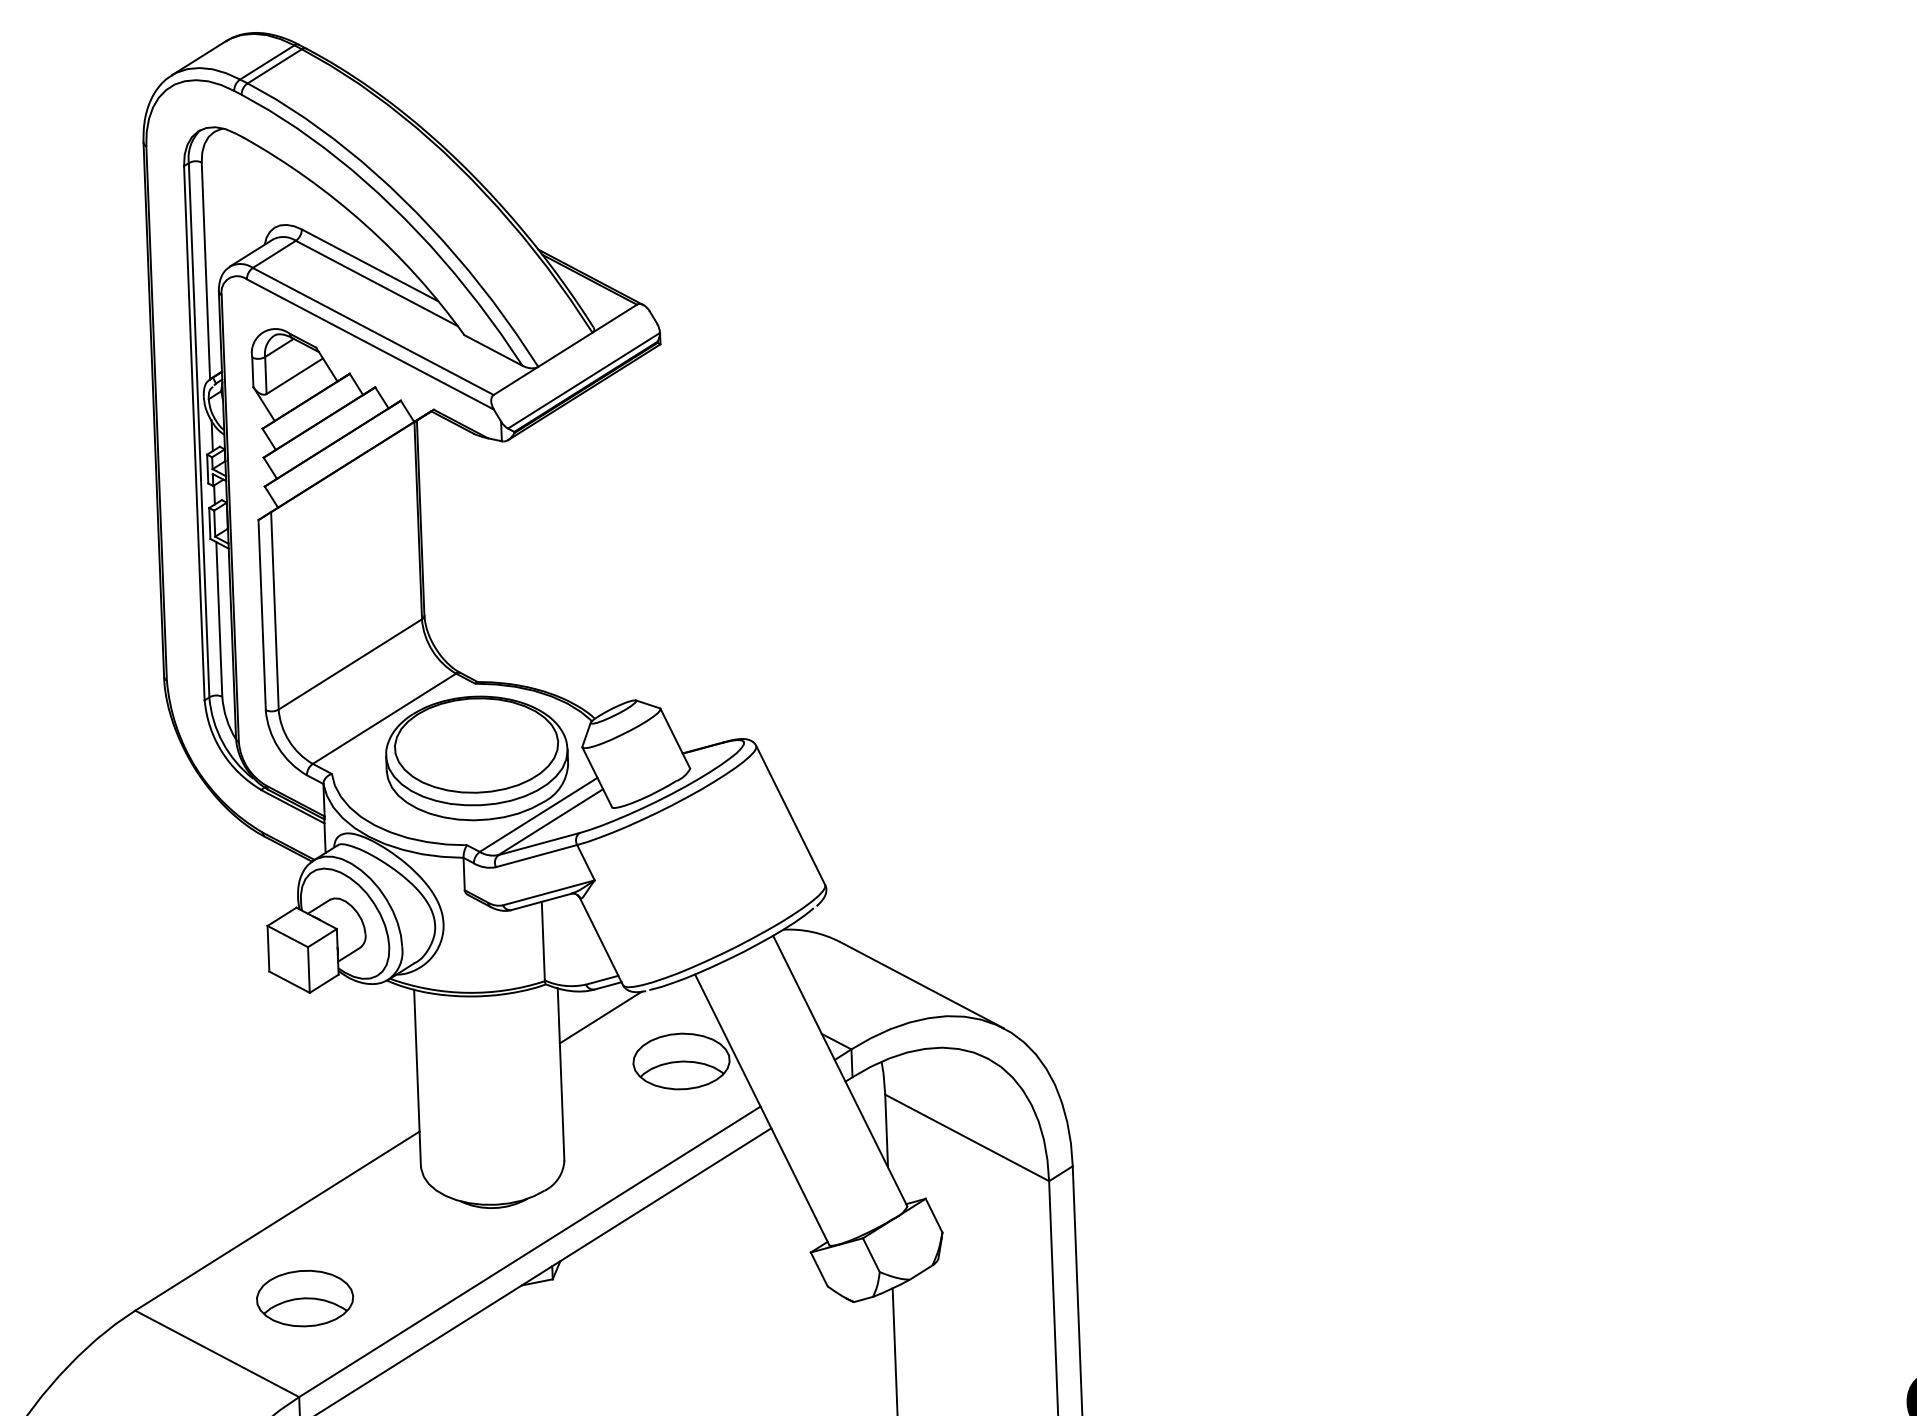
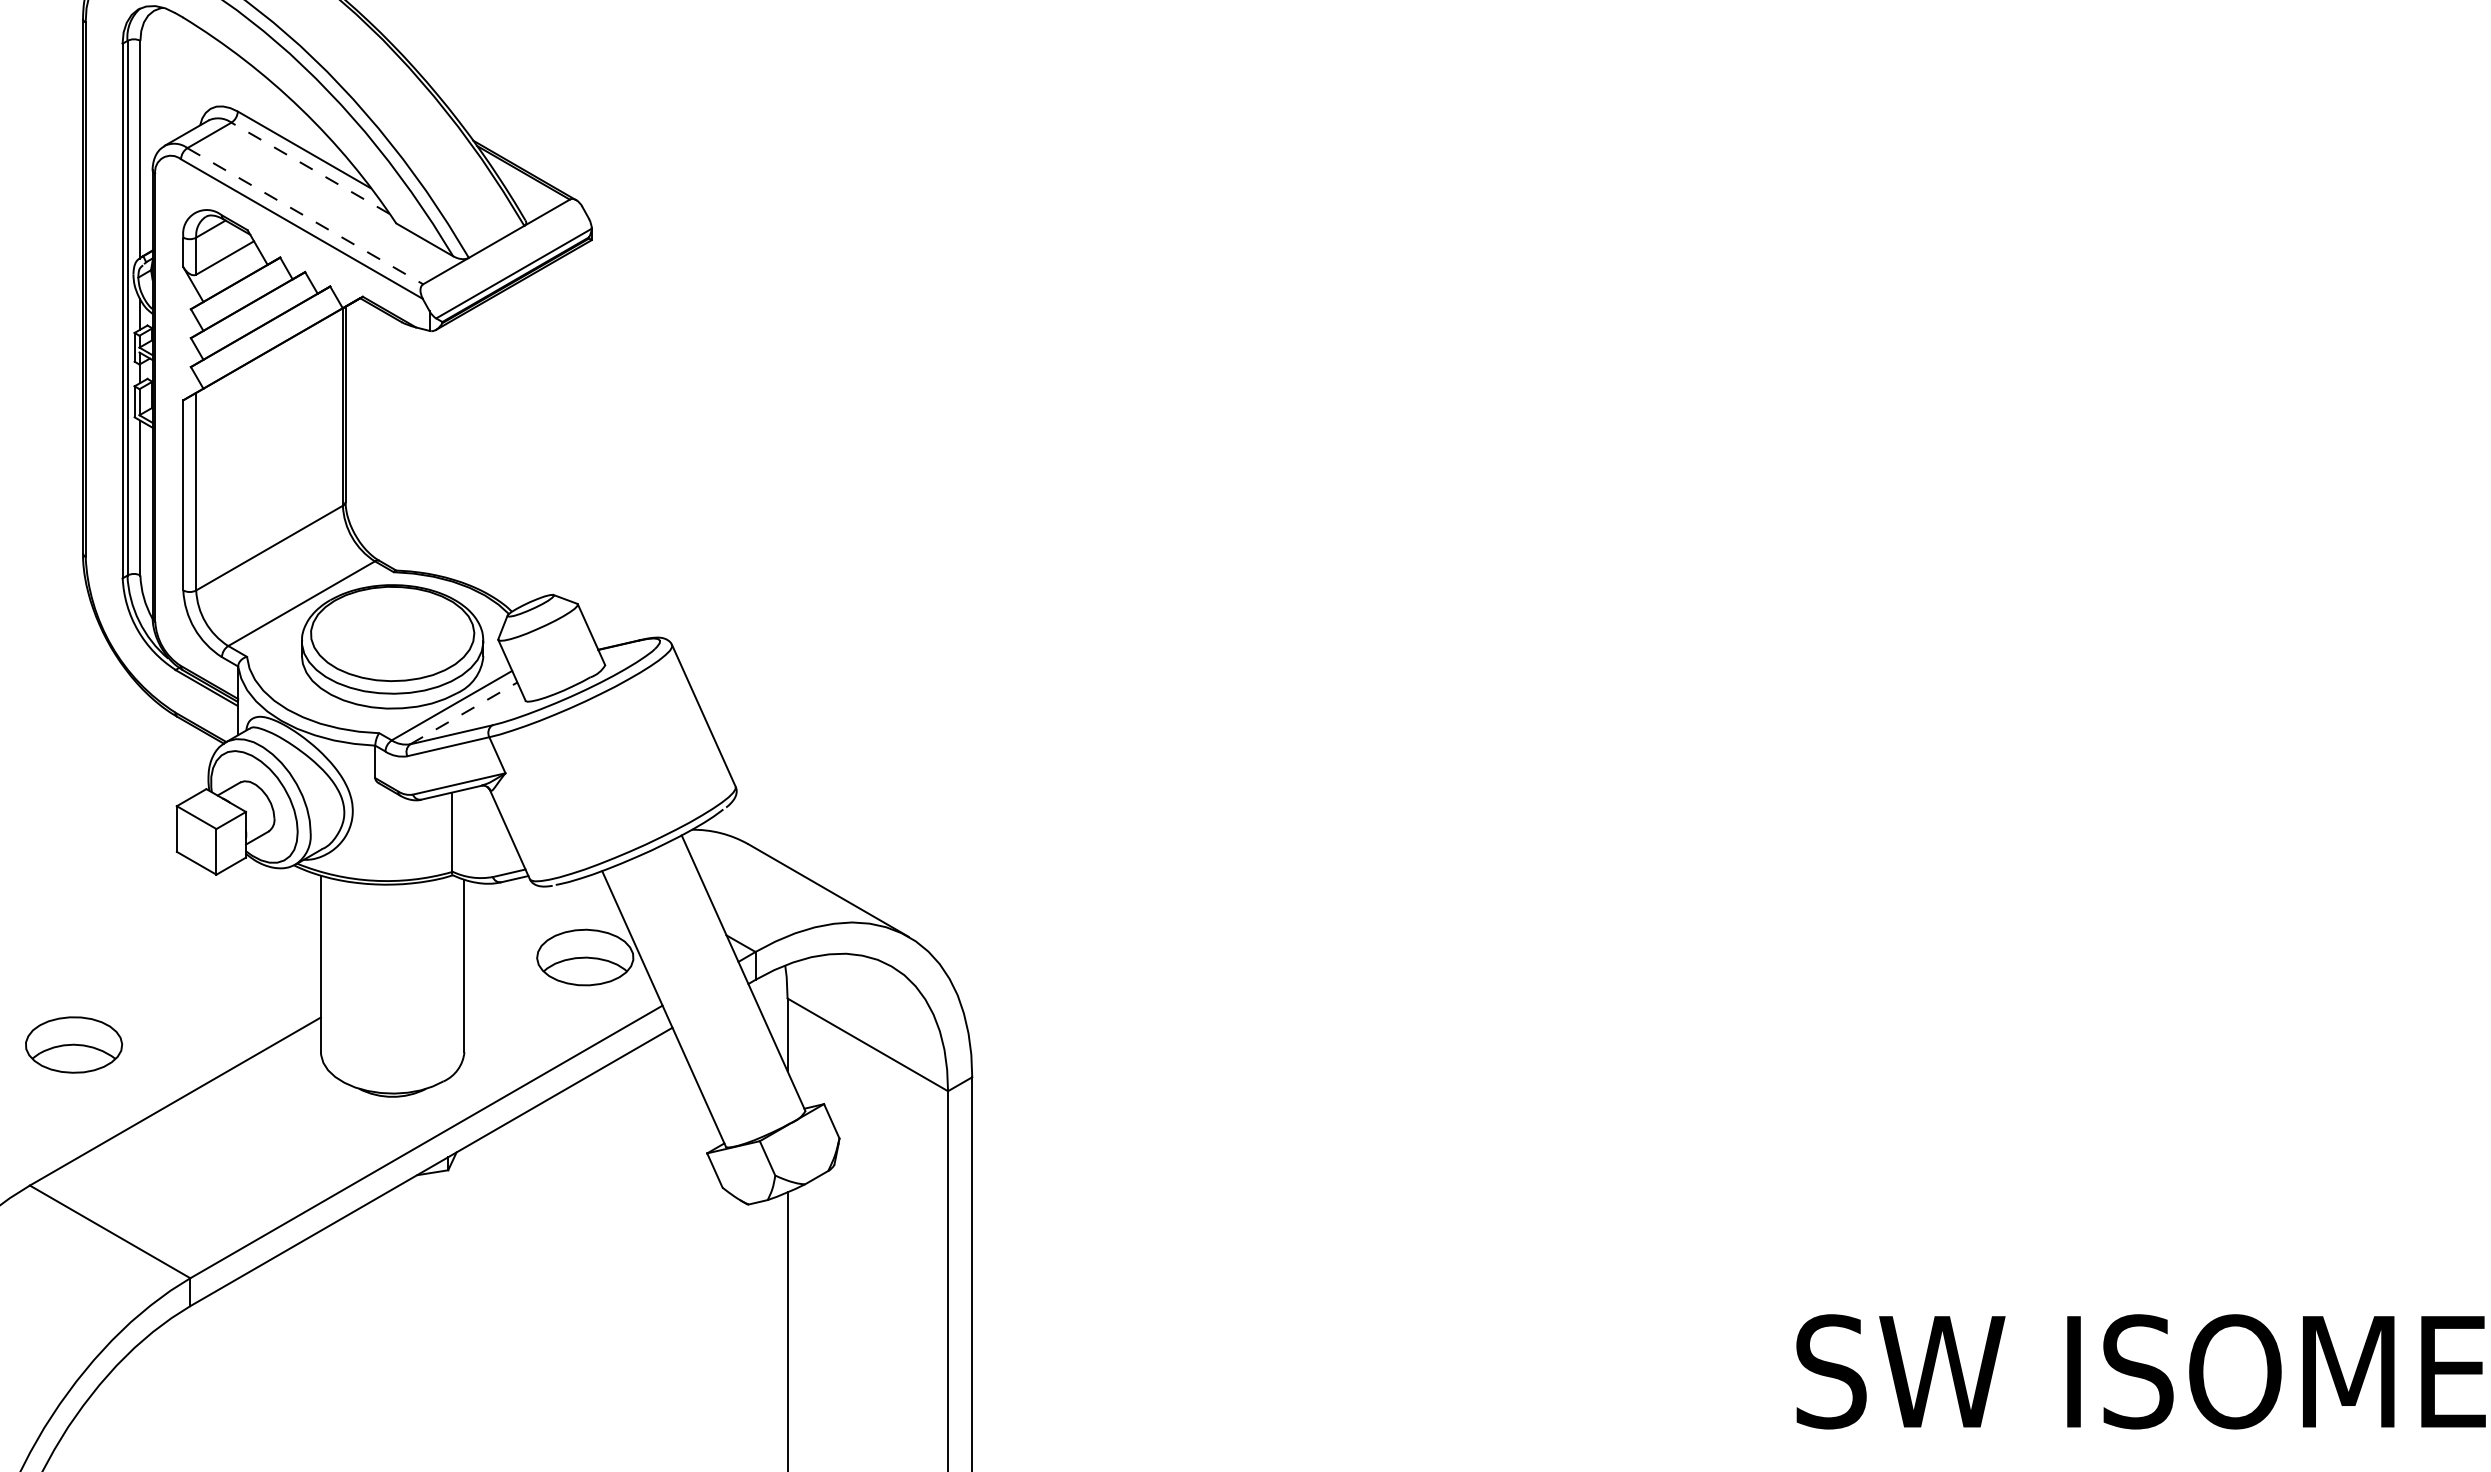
line: (376, 283) -> (310, 168), solid -> dashed
line: (373, 331) -> (305, 216), solid -> dashed
line: (550, 822) -> (463, 713), solid -> dashed
line: (600, 1017) -> (506, 910), removed
part: (305, 1298) -> (74, 1044), moved

